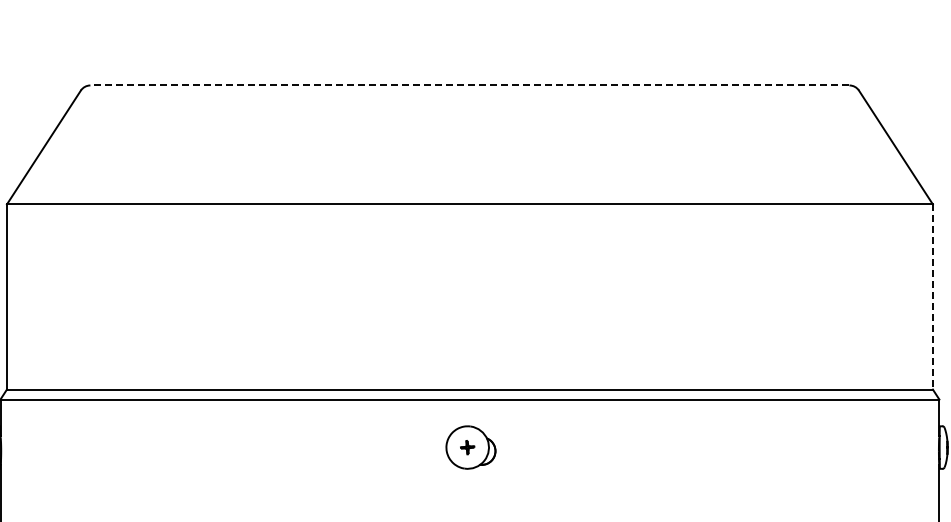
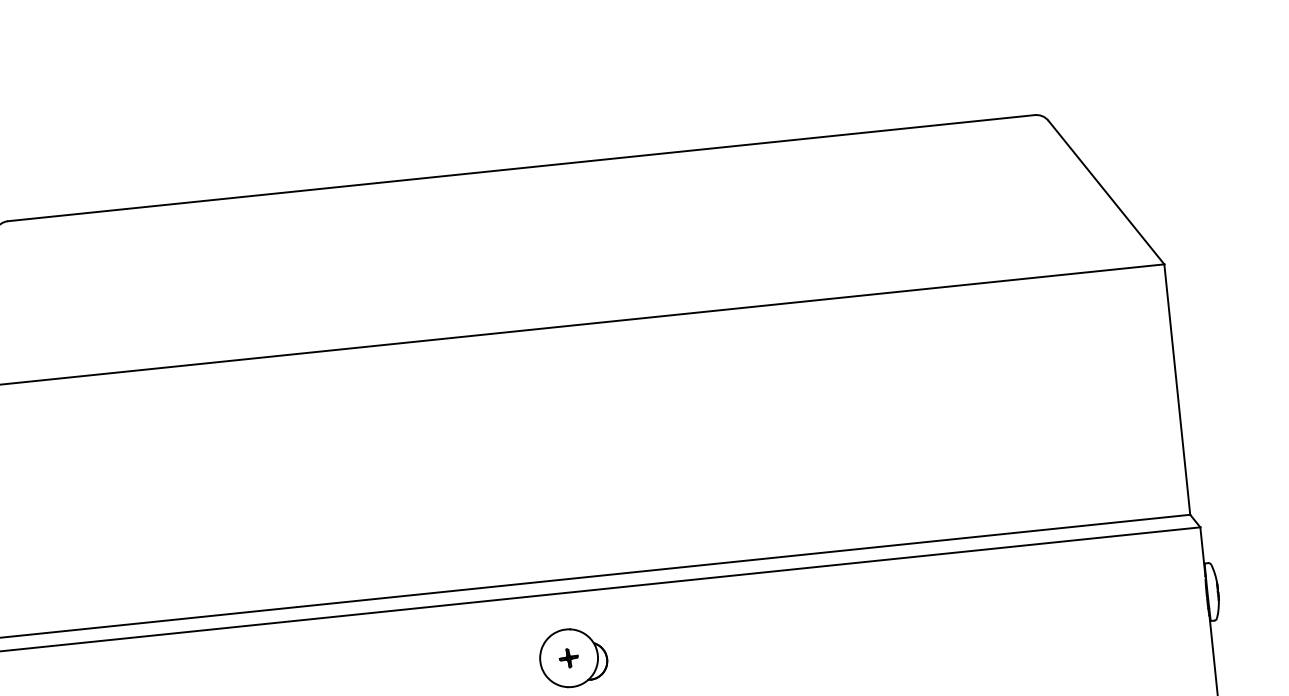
line: (469, 85) -> (520, 168), dashed -> solid
line: (932, 297) -> (1176, 390), dashed -> solid

